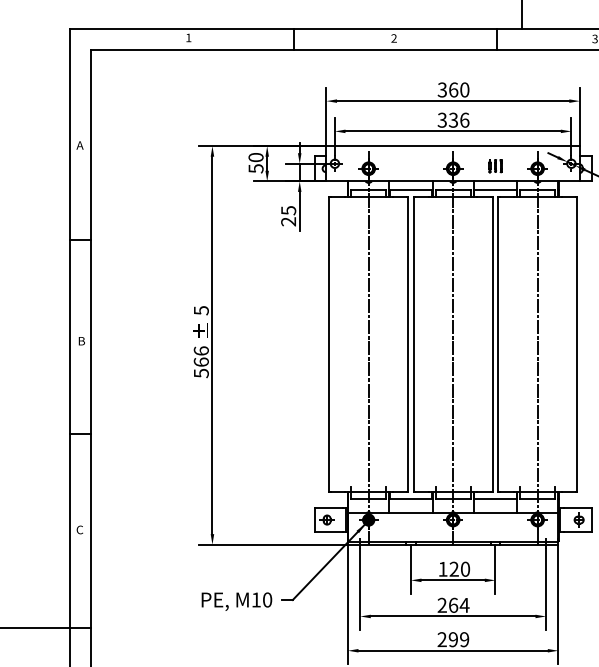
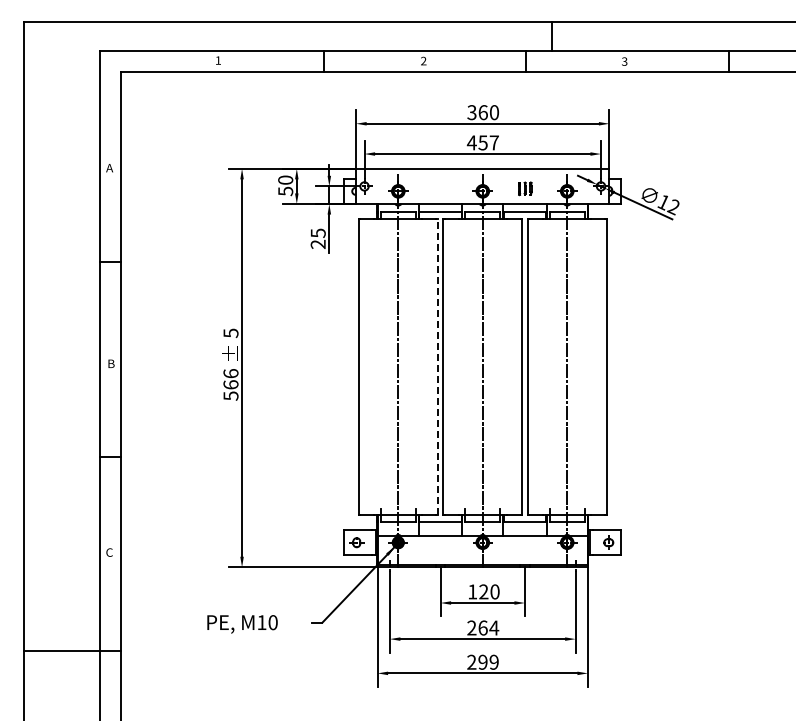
text: (452, 119) -> (482, 142), 336 -> 457
line: (407, 344) -> (437, 367), solid -> dashed
text: (236, 601) -> (242, 624), moved

